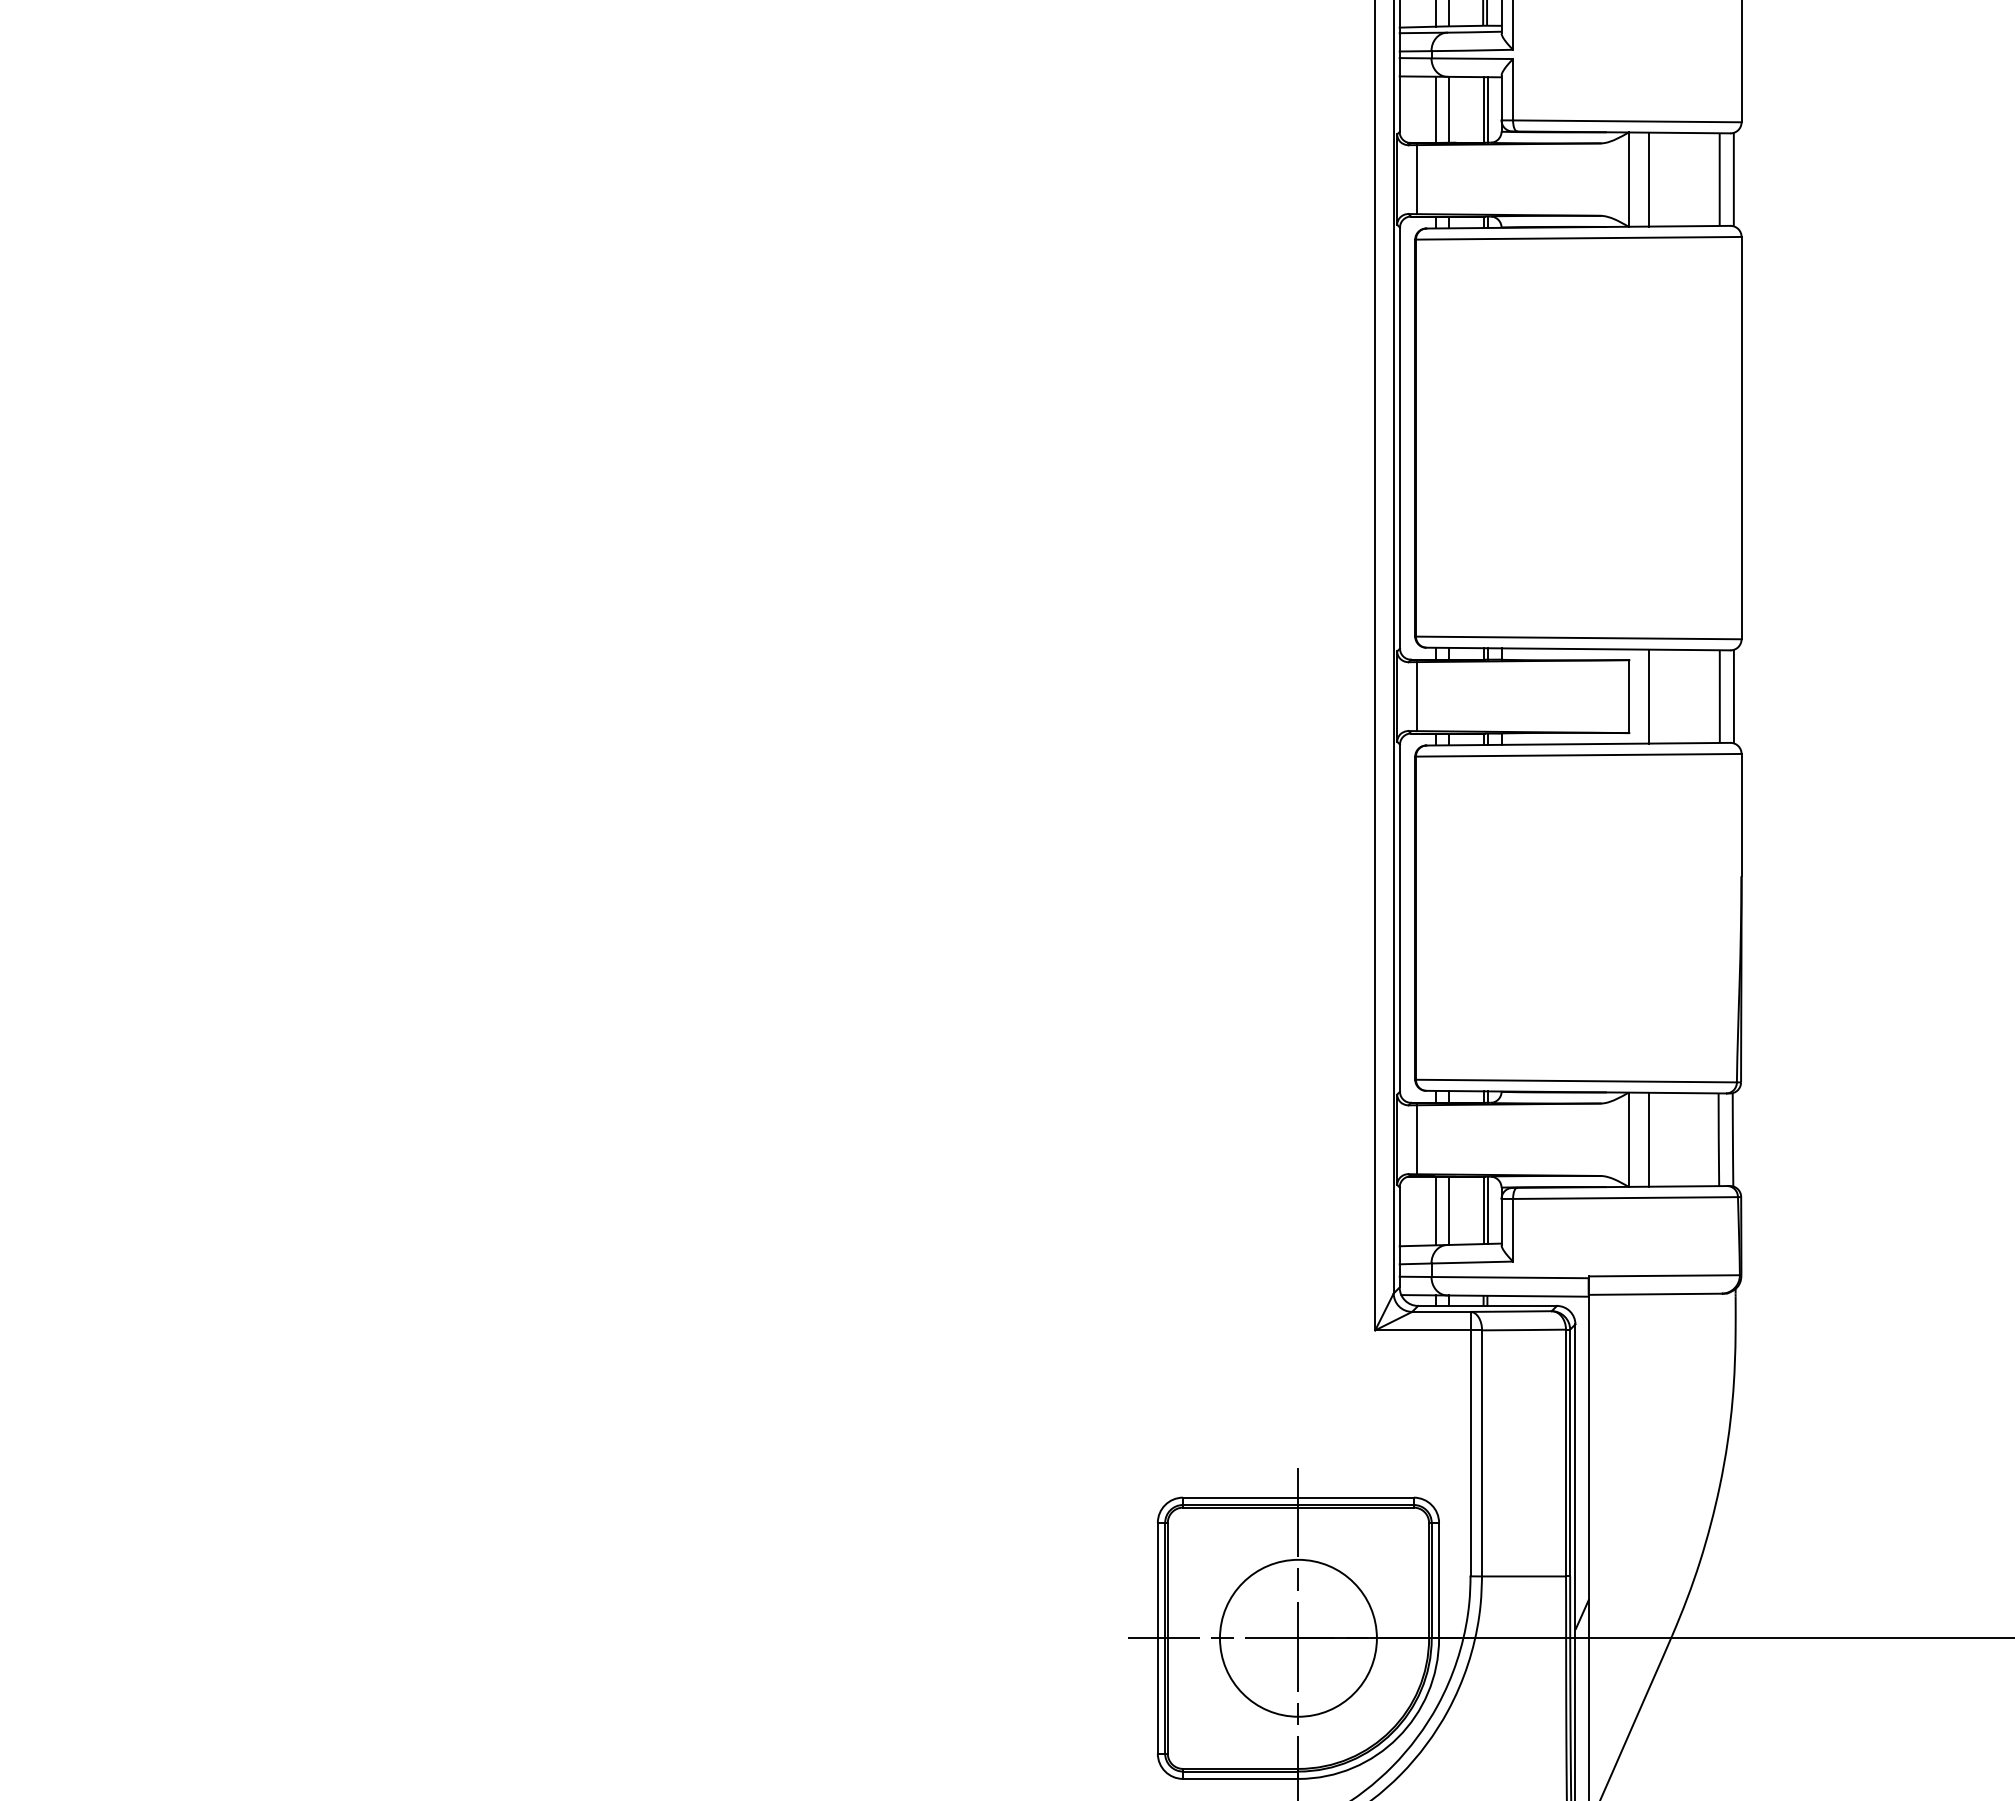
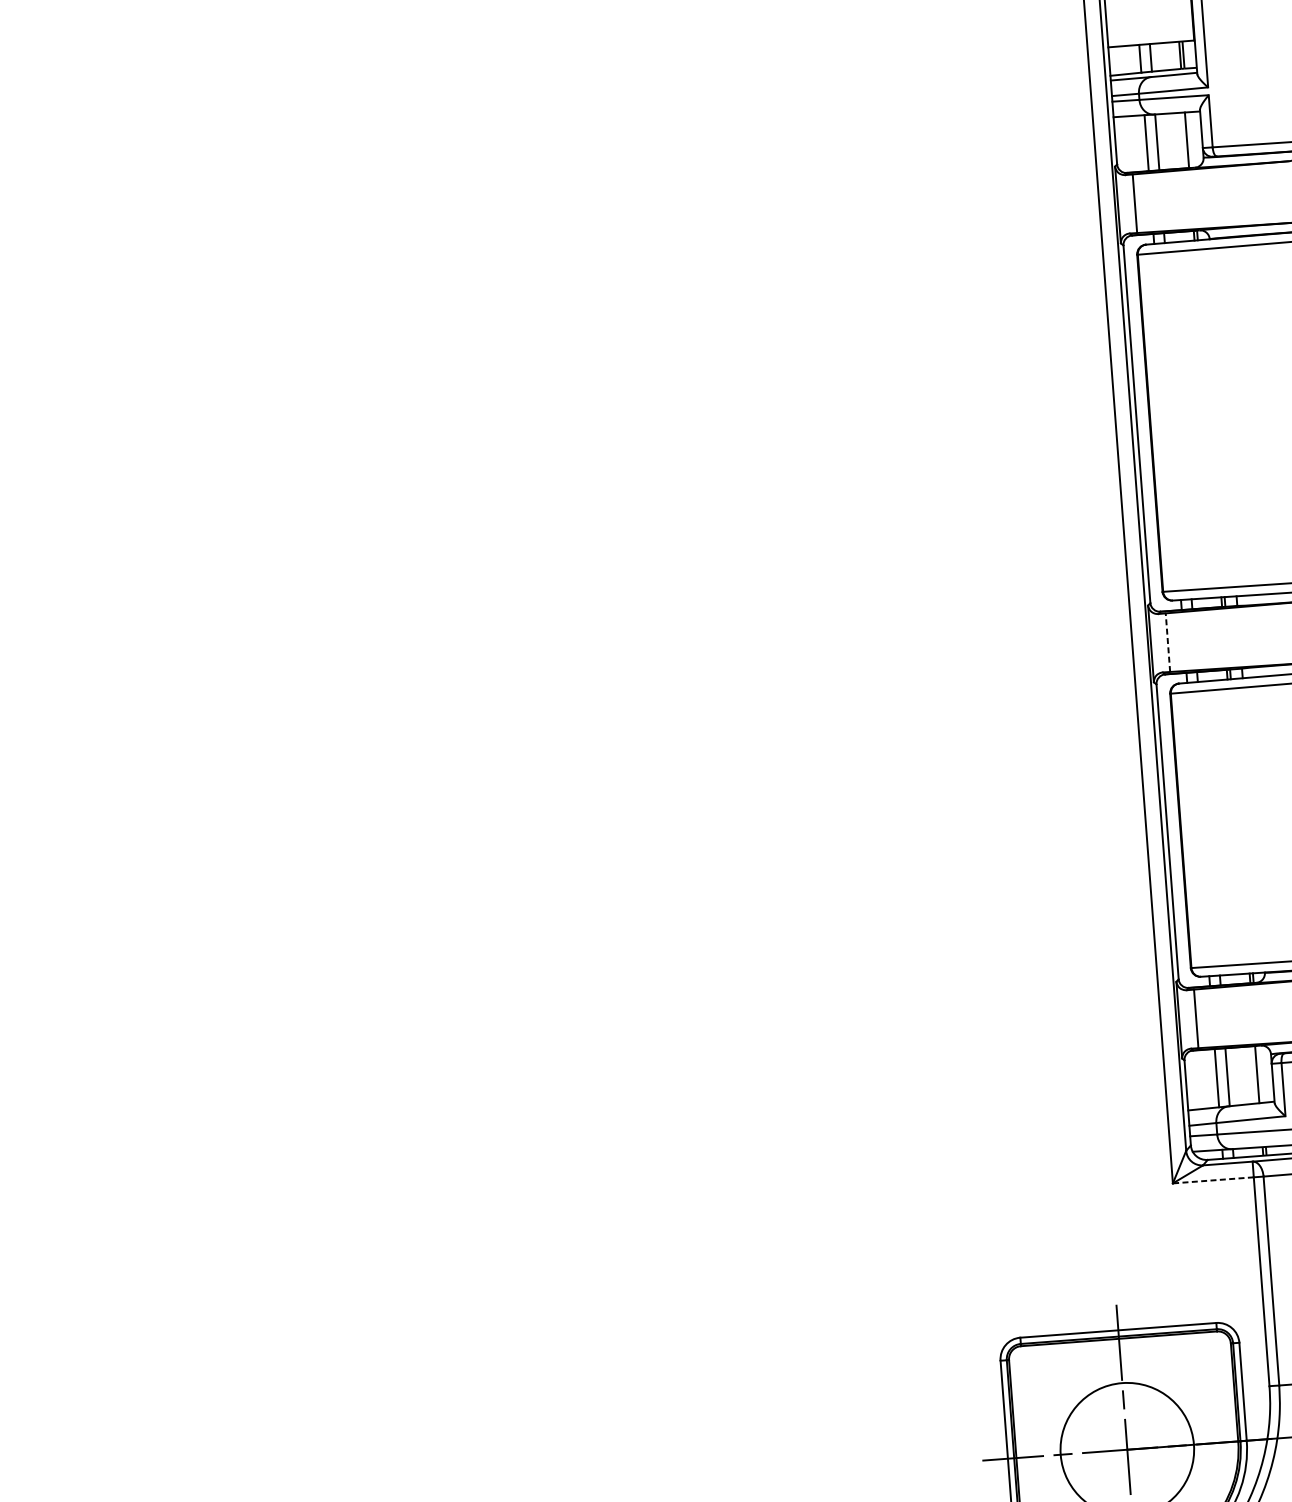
line: (1487, 109) -> (1190, 139), removed
line: (1417, 696) -> (1168, 642), solid -> dashed
line: (1487, 1209) -> (1260, 1073), removed
line: (1422, 1330) -> (1213, 1180), solid -> dashed

